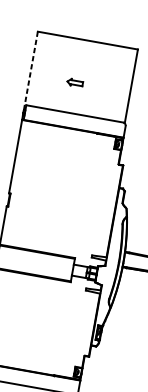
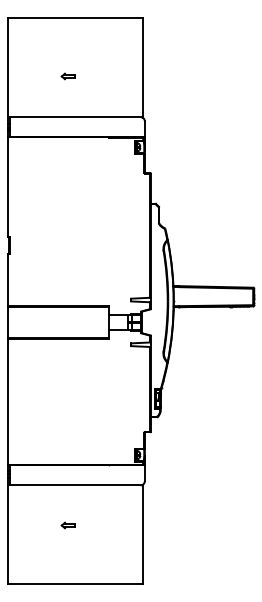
line: (30, 71) -> (7, 71), dashed -> solid
part: (74, 82) -> (67, 76), size x0.62

